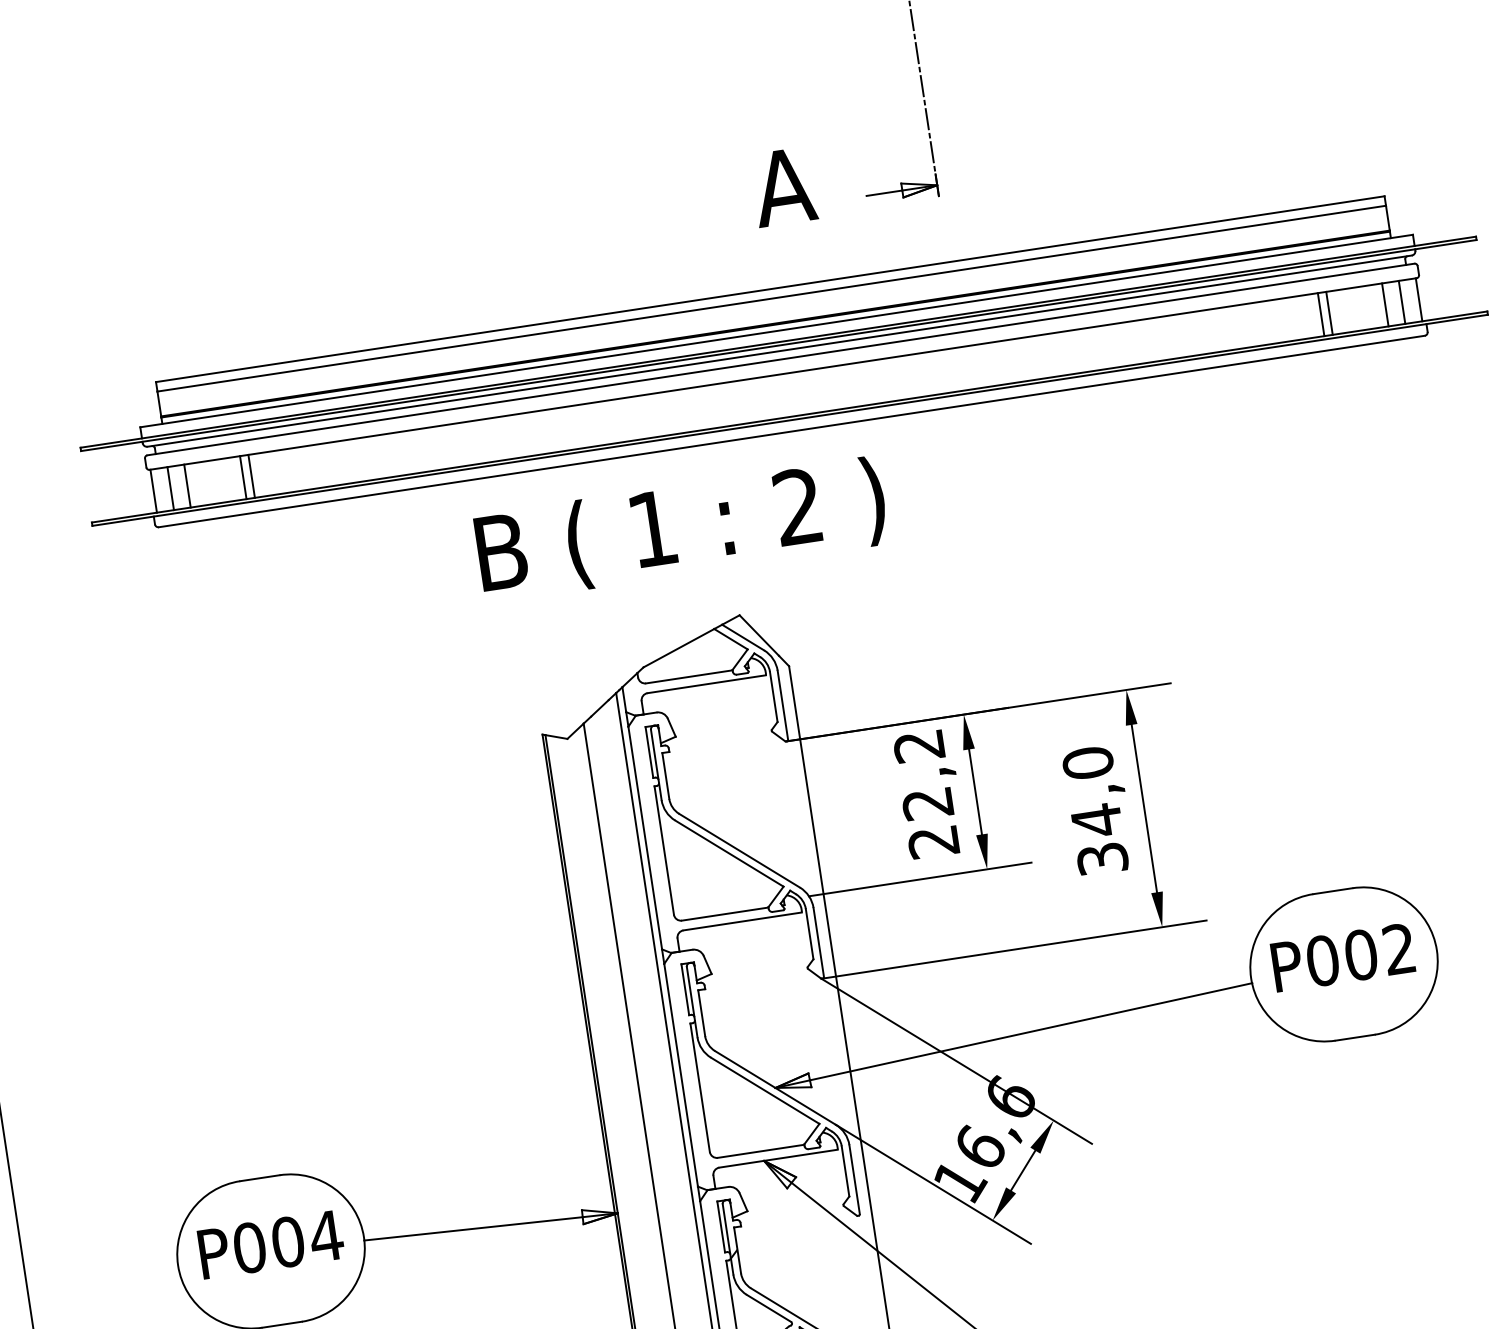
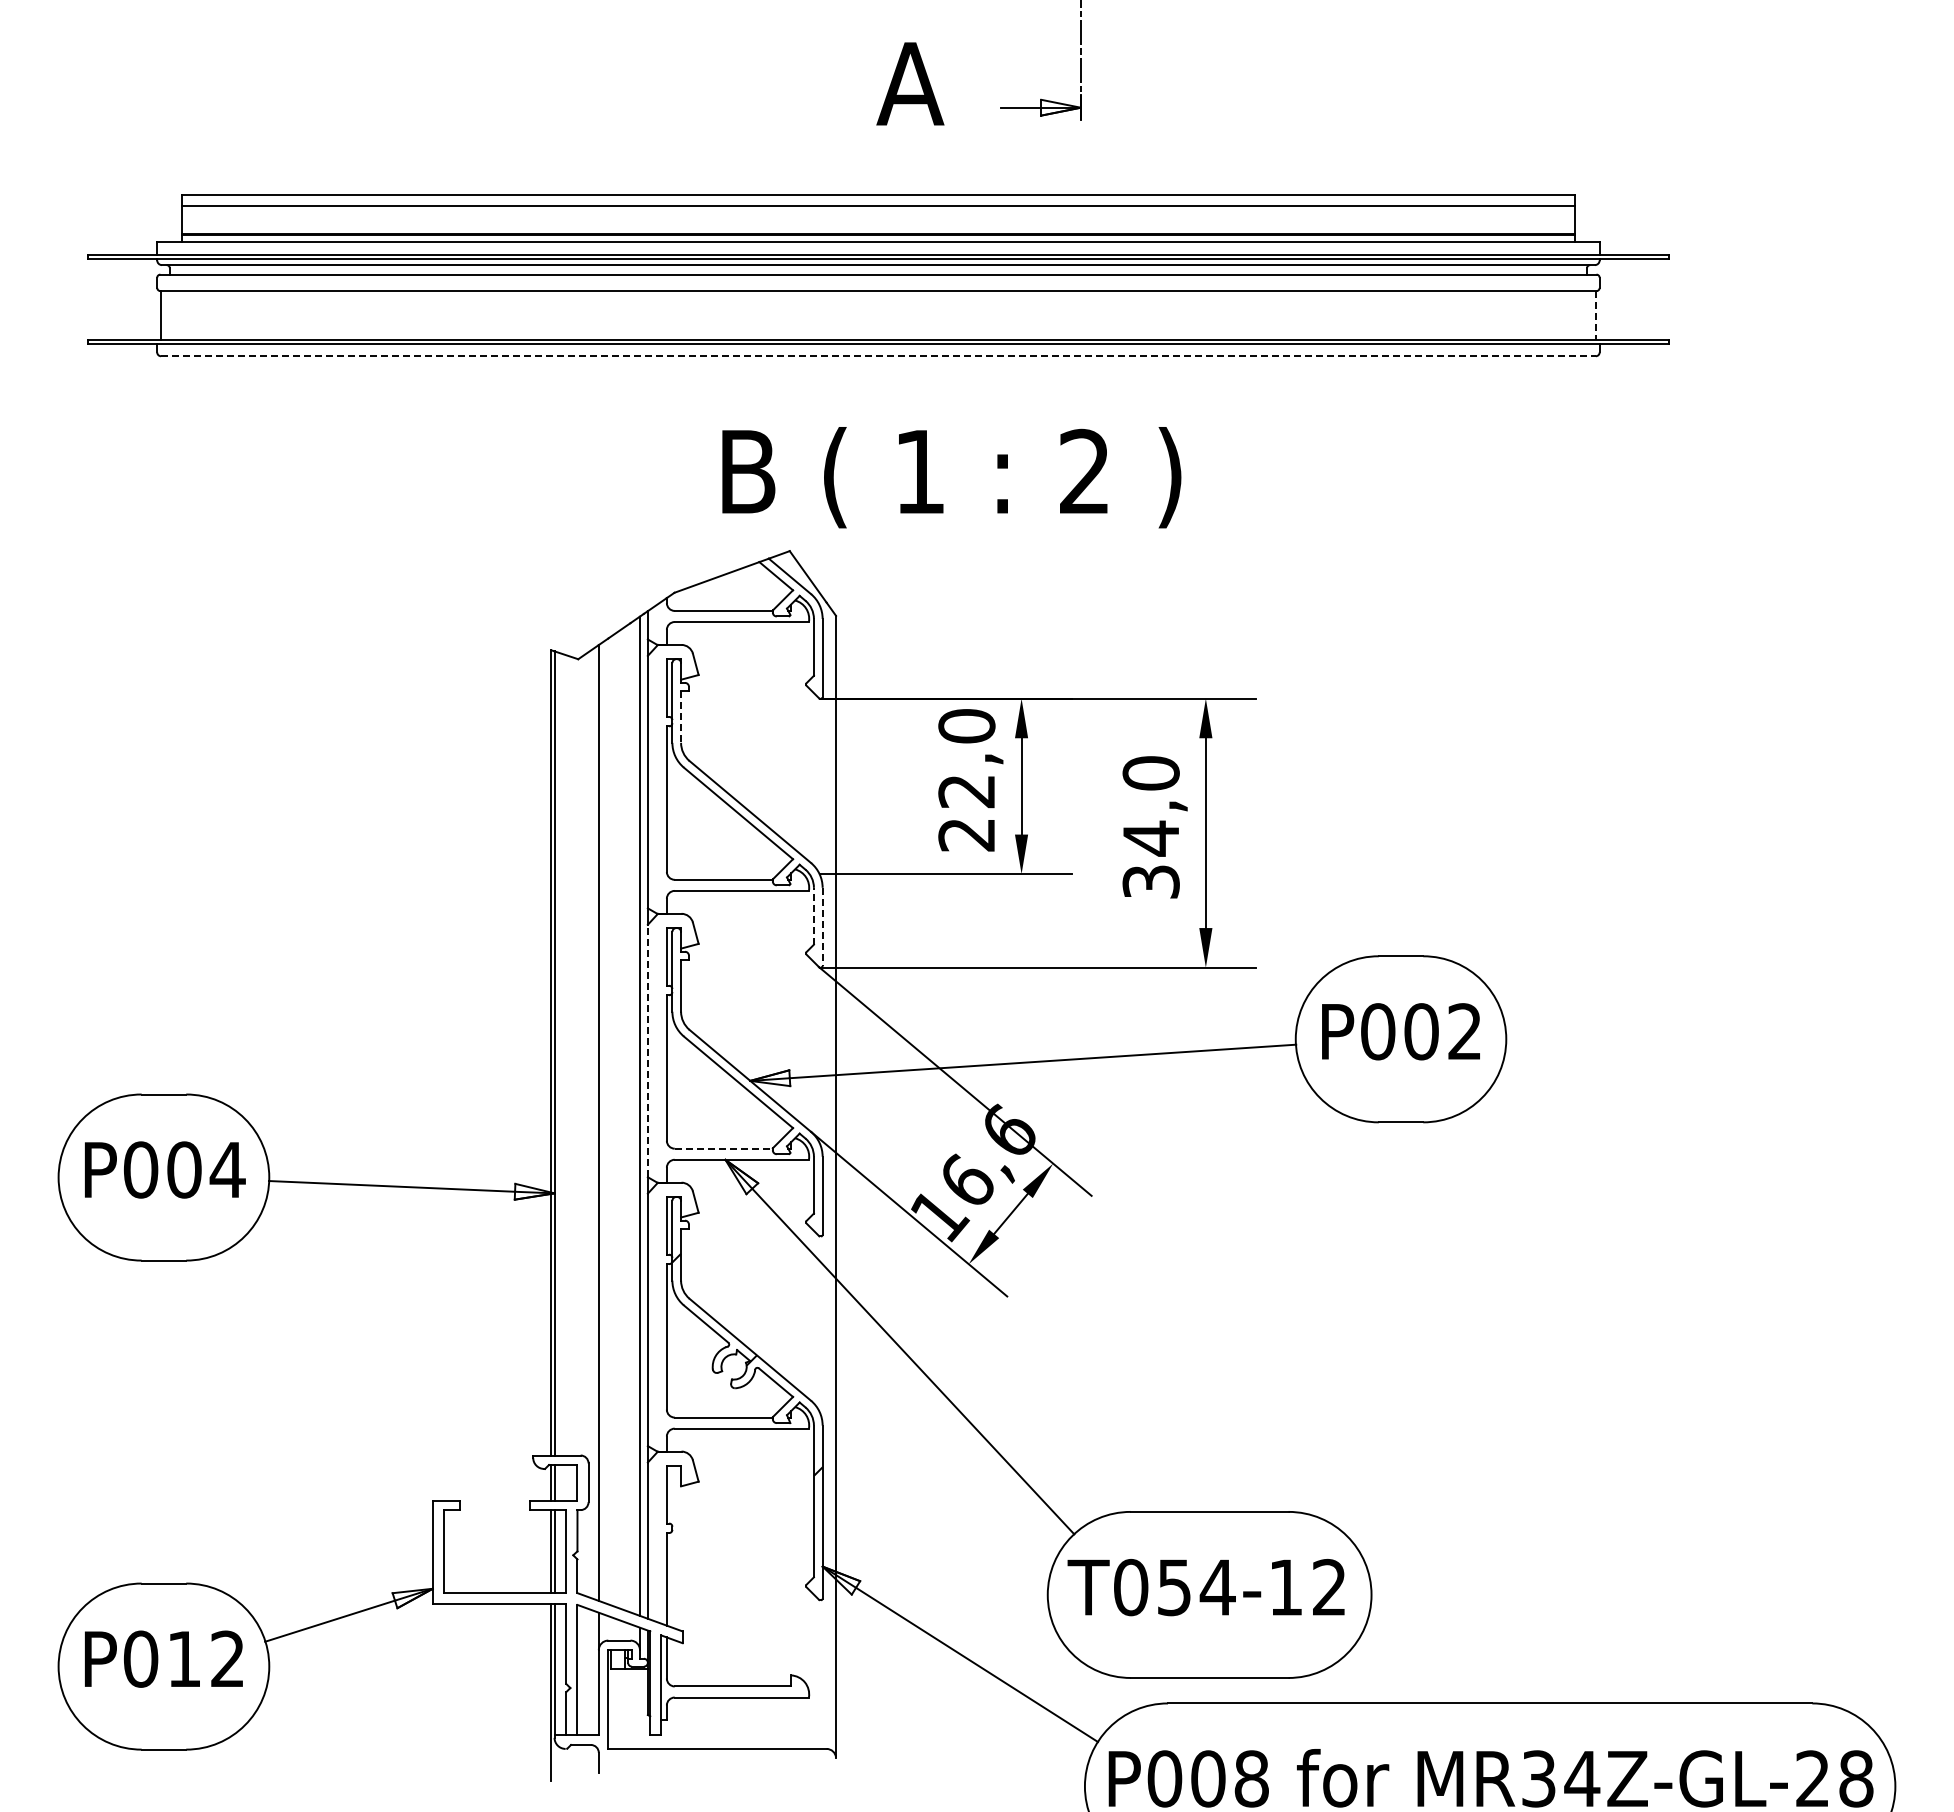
line: (1419, 299) -> (1595, 315), solid -> dashed
line: (1402, 302) -> (1576, 315), removed
line: (1385, 304) -> (1557, 315), removed
line: (1329, 313) -> (1494, 315), removed
line: (1321, 314) -> (1484, 315), removed
line: (791, 431) -> (878, 356), solid -> dashed
line: (251, 476) -> (272, 315), removed
line: (242, 477) -> (262, 315), removed
line: (187, 486) -> (199, 315), removed
line: (170, 488) -> (180, 315), removed
text: (681, 529) -> (951, 477), moved
text: (918, 746) -> (966, 726), 22,2 -> 22,0
line: (666, 776) -> (681, 717), solid -> dashed
line: (809, 933) -> (813, 915), solid -> dashed
line: (818, 942) -> (822, 927), solid -> dashed
line: (680, 1074) -> (647, 1050), solid -> dashed
line: (761, 1151) -> (724, 1148), solid -> dashed

